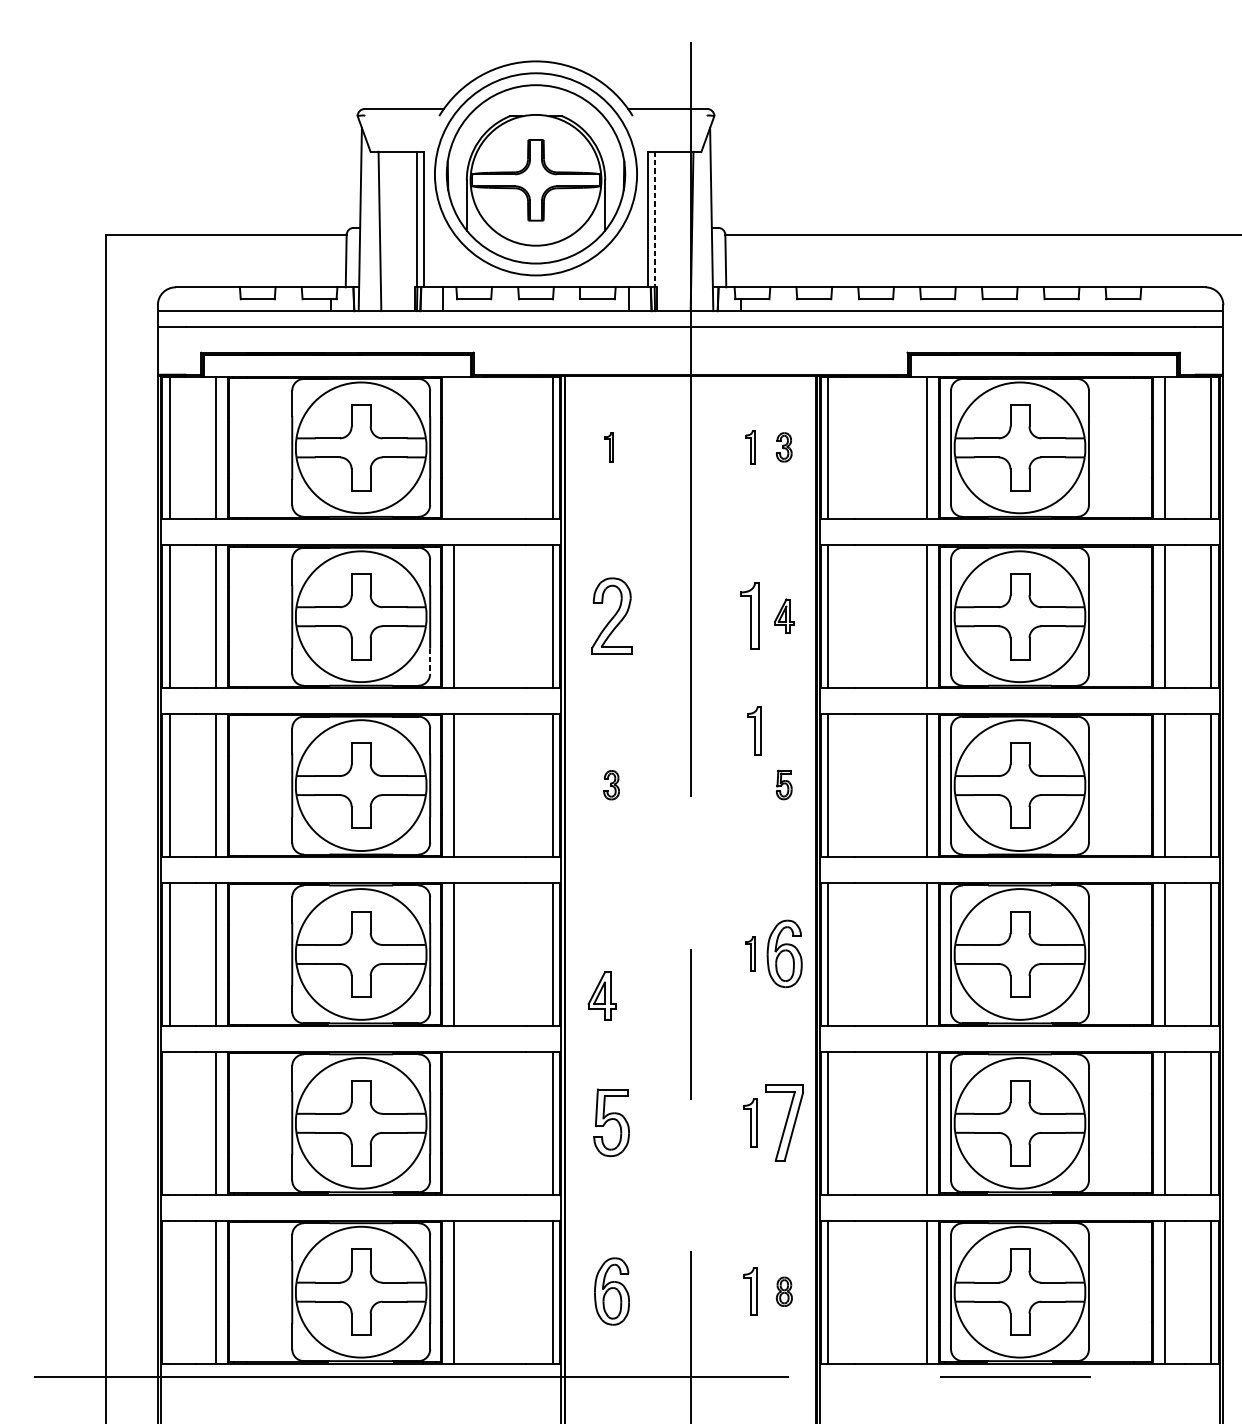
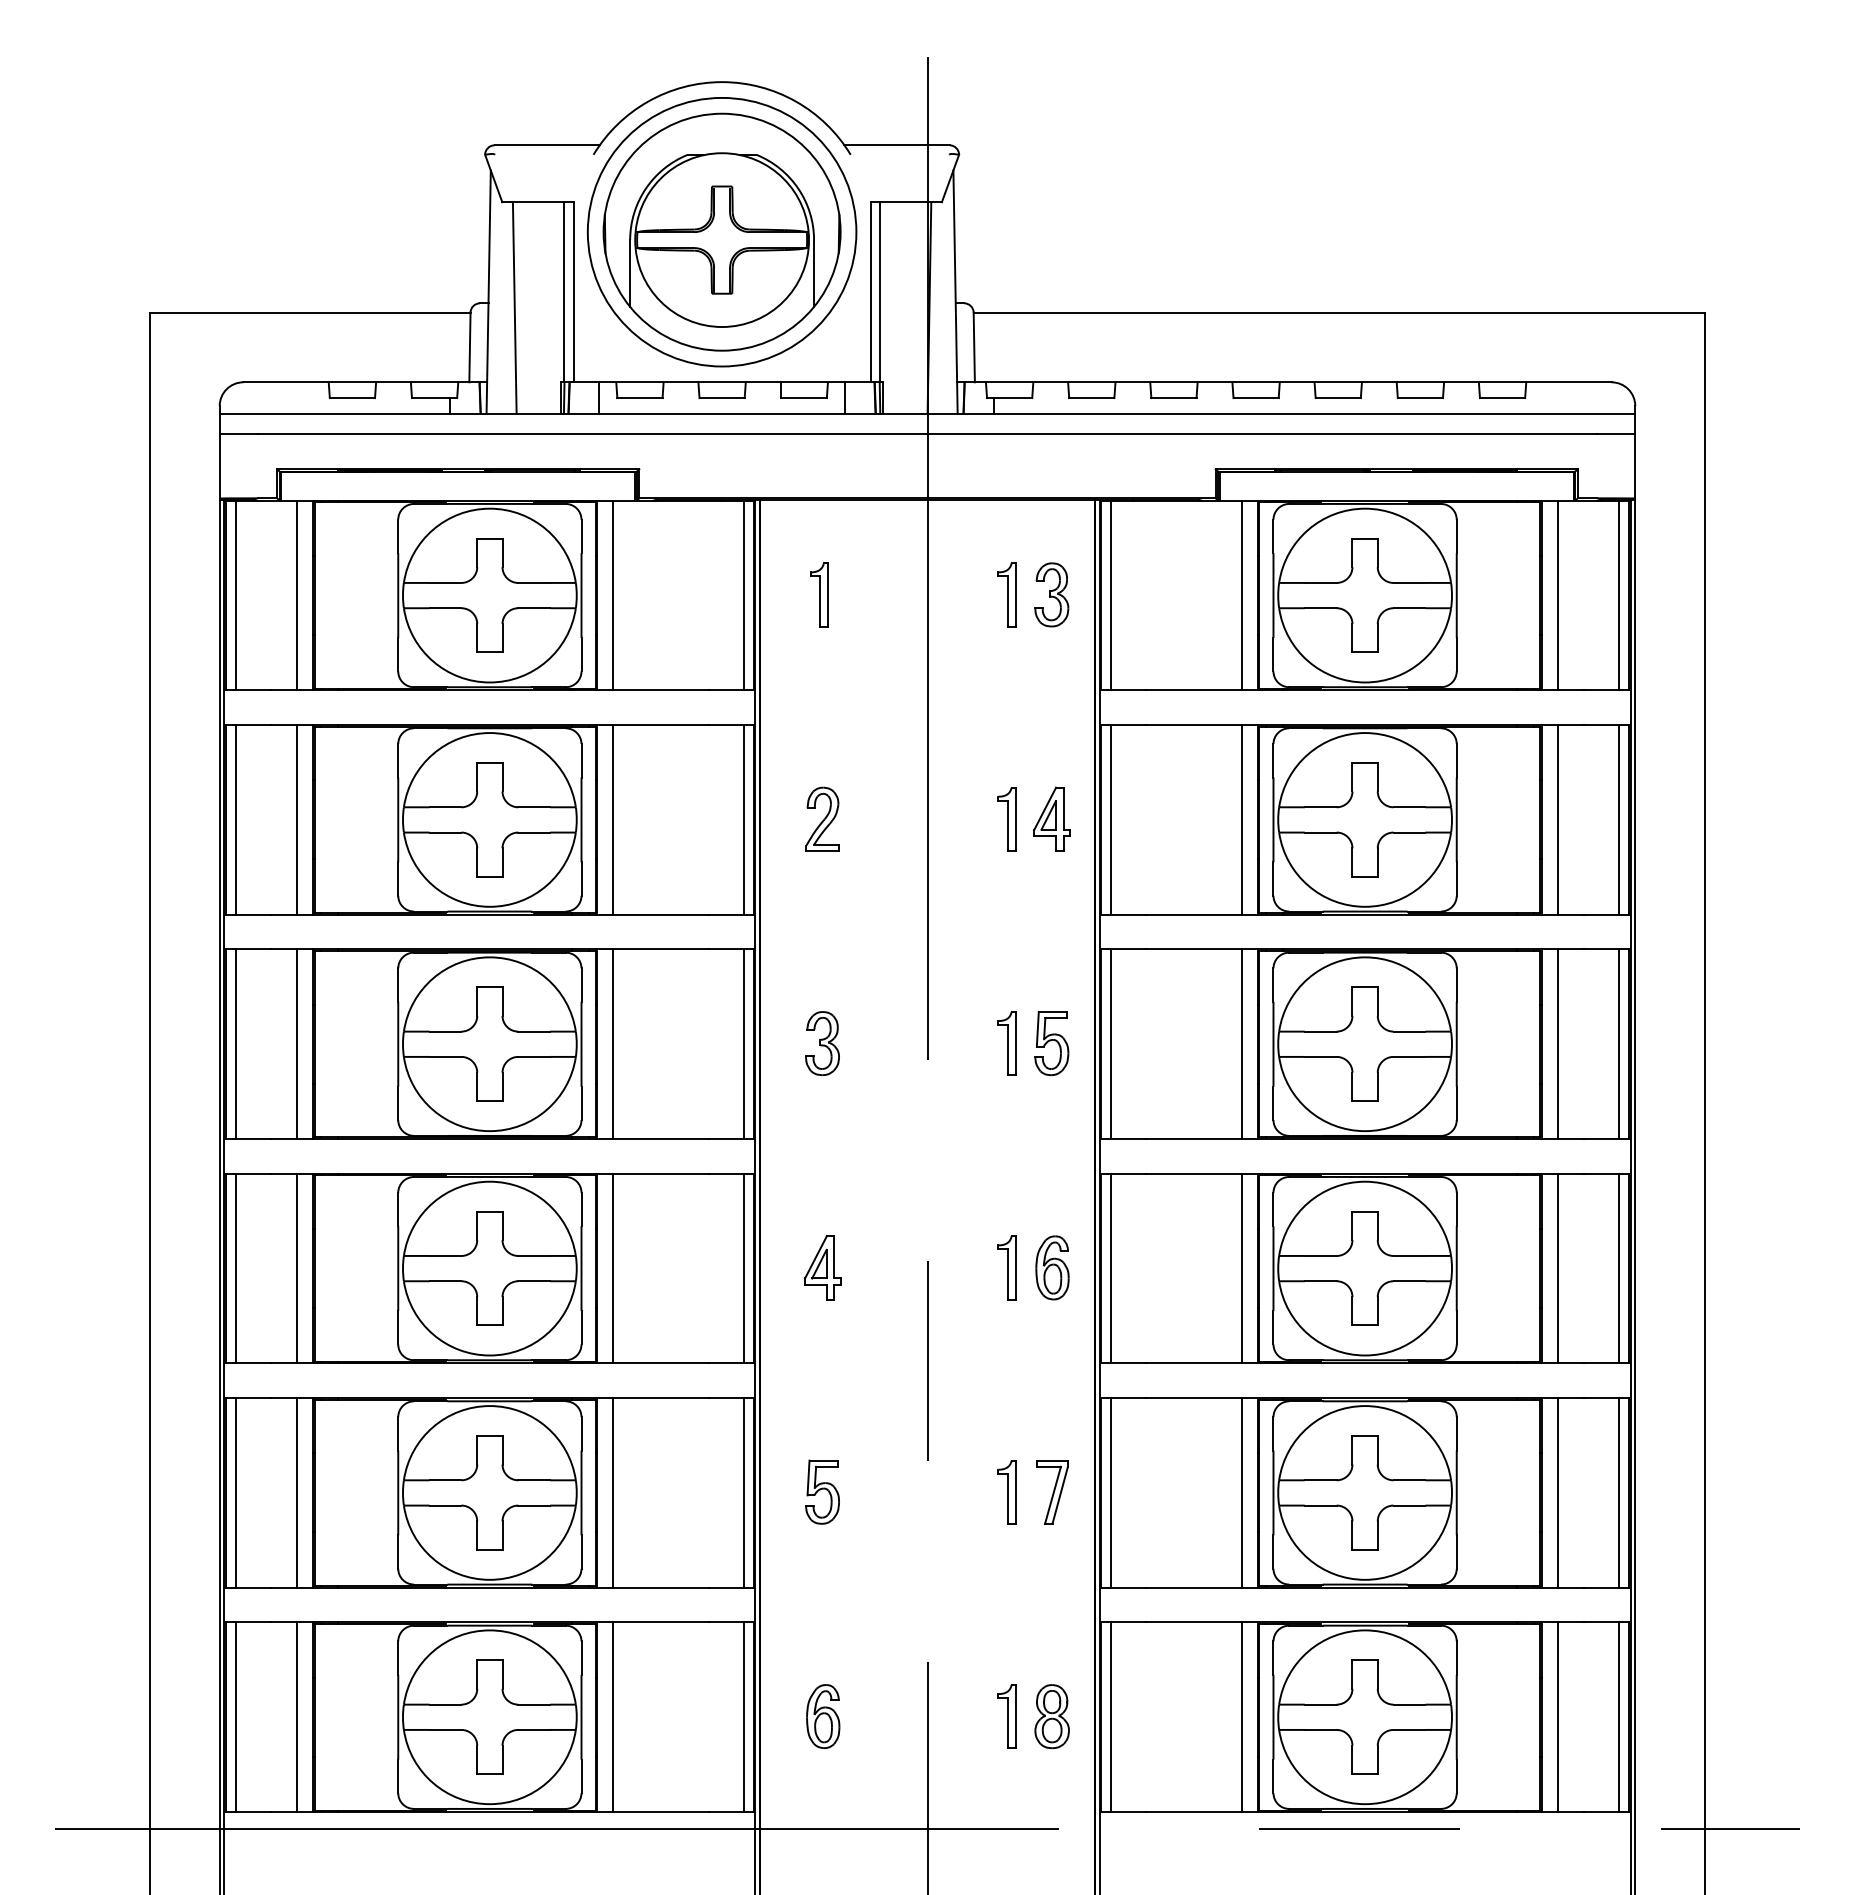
line: (655, 219) -> (880, 292), dashed -> solid
line: (454, 447) -> (613, 595), added
part: (609, 447) -> (819, 594), size x1.67
part: (750, 447) -> (1006, 594), size x1.43
part: (783, 447) -> (1051, 594), size x1.67
part: (611, 615) -> (822, 818), size x0.62
part: (783, 615) -> (1051, 818), size x1.43
part: (750, 616) -> (1006, 819), size x0.71
line: (430, 661) -> (581, 879), dashed -> solid
part: (753, 730) -> (1006, 1043), moved
part: (611, 785) -> (822, 1043), size x1.67
part: (783, 785) -> (1051, 1043), size x1.67
part: (750, 953) -> (1006, 1267), size x1.43
part: (784, 953) -> (1052, 1267), size x0.71
part: (601, 995) -> (822, 1267), moved
line: (169, 1122) -> (235, 1492), added
line: (454, 1122) -> (613, 1492), added
part: (611, 1122) -> (822, 1491), size x0.71
part: (784, 1122) -> (1052, 1492), size x0.62
part: (612, 1291) -> (823, 1716), size x0.71
part: (783, 1291) -> (1051, 1716), size x1.67
line: (169, 1292) -> (235, 1717), added

